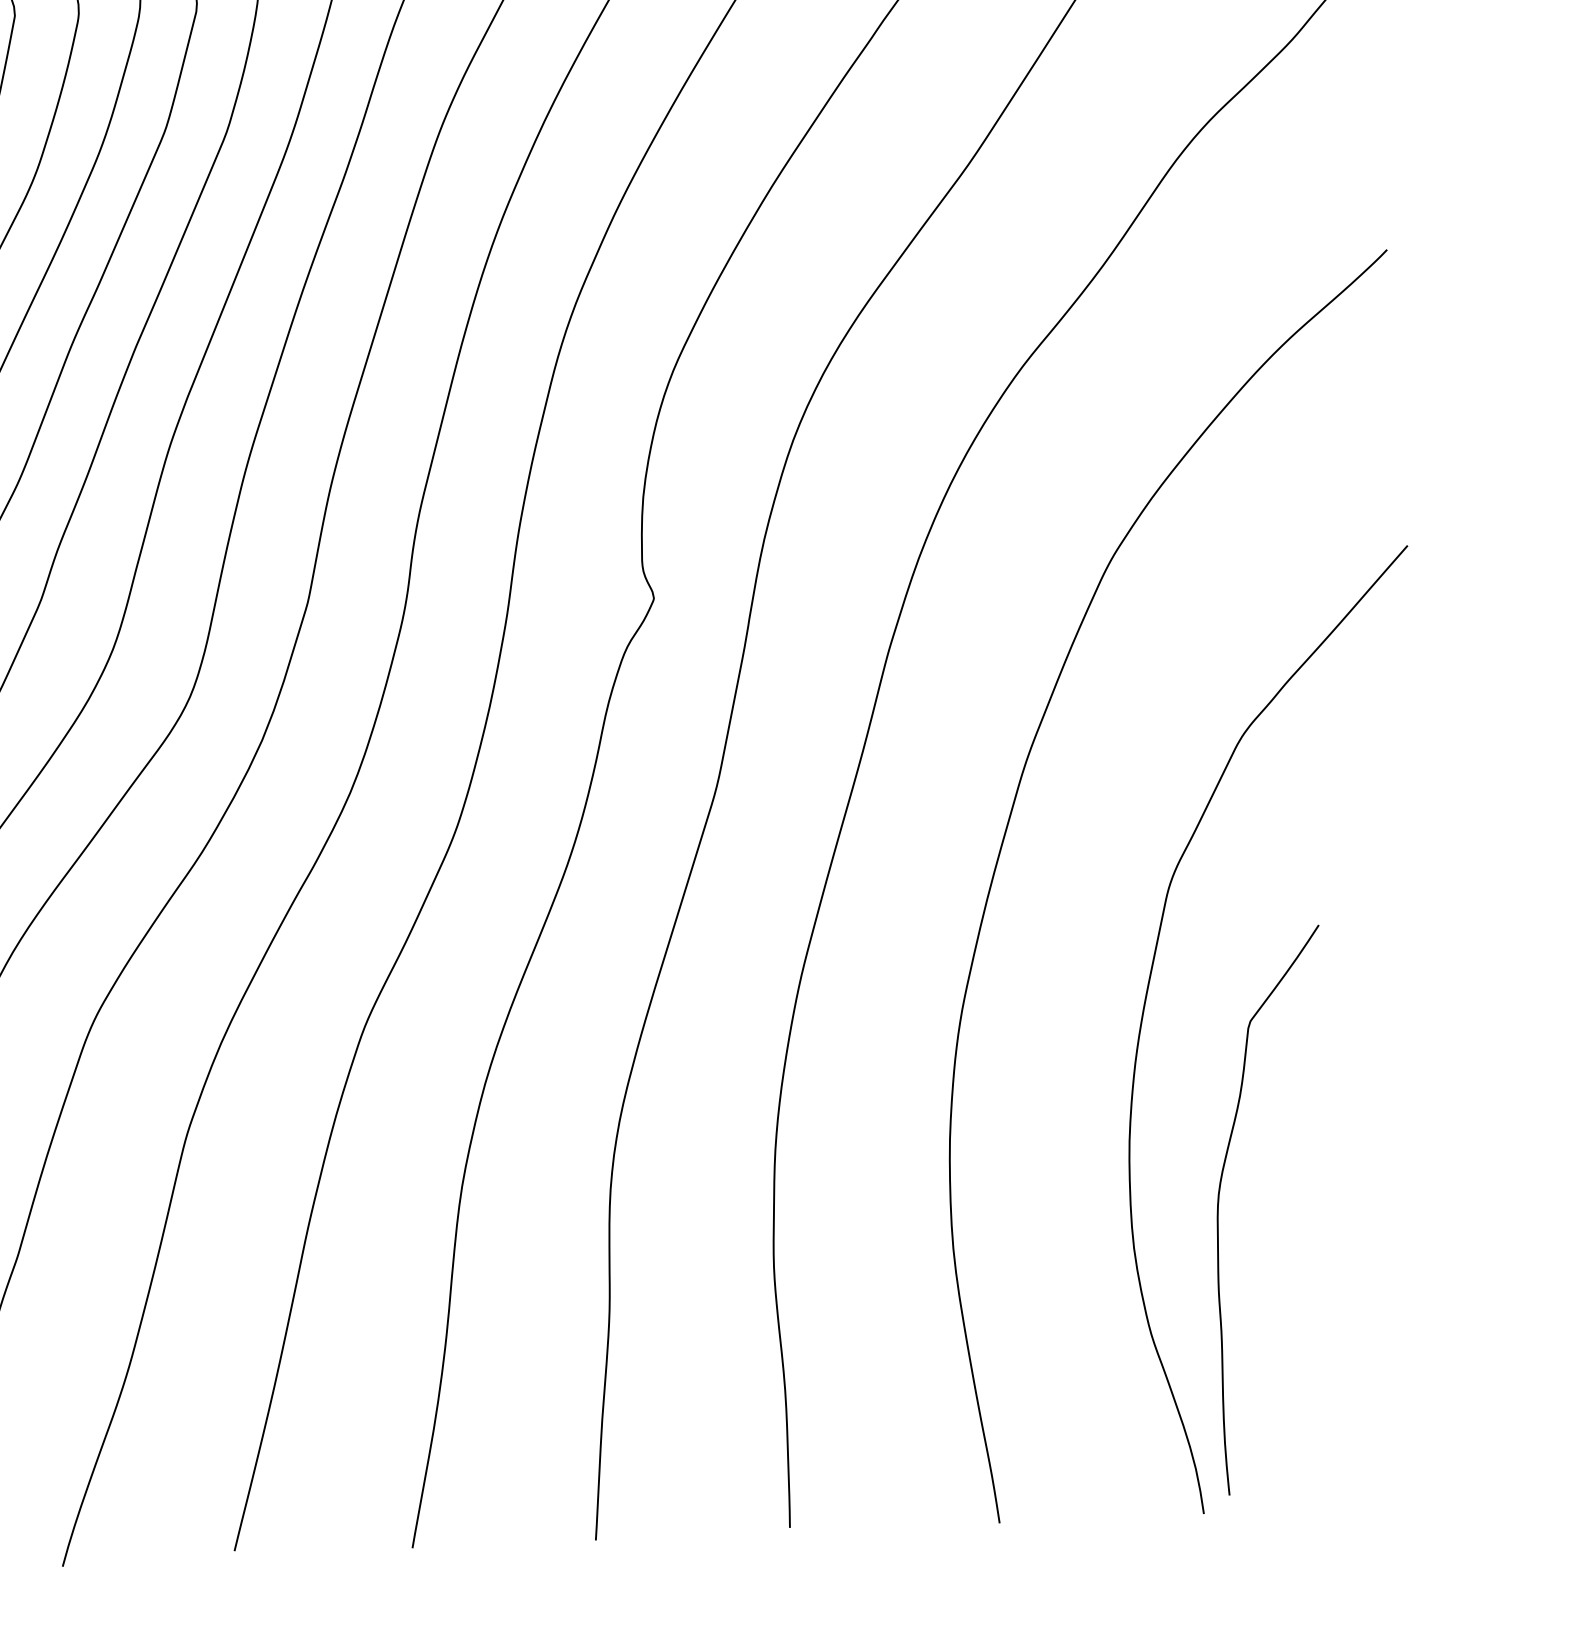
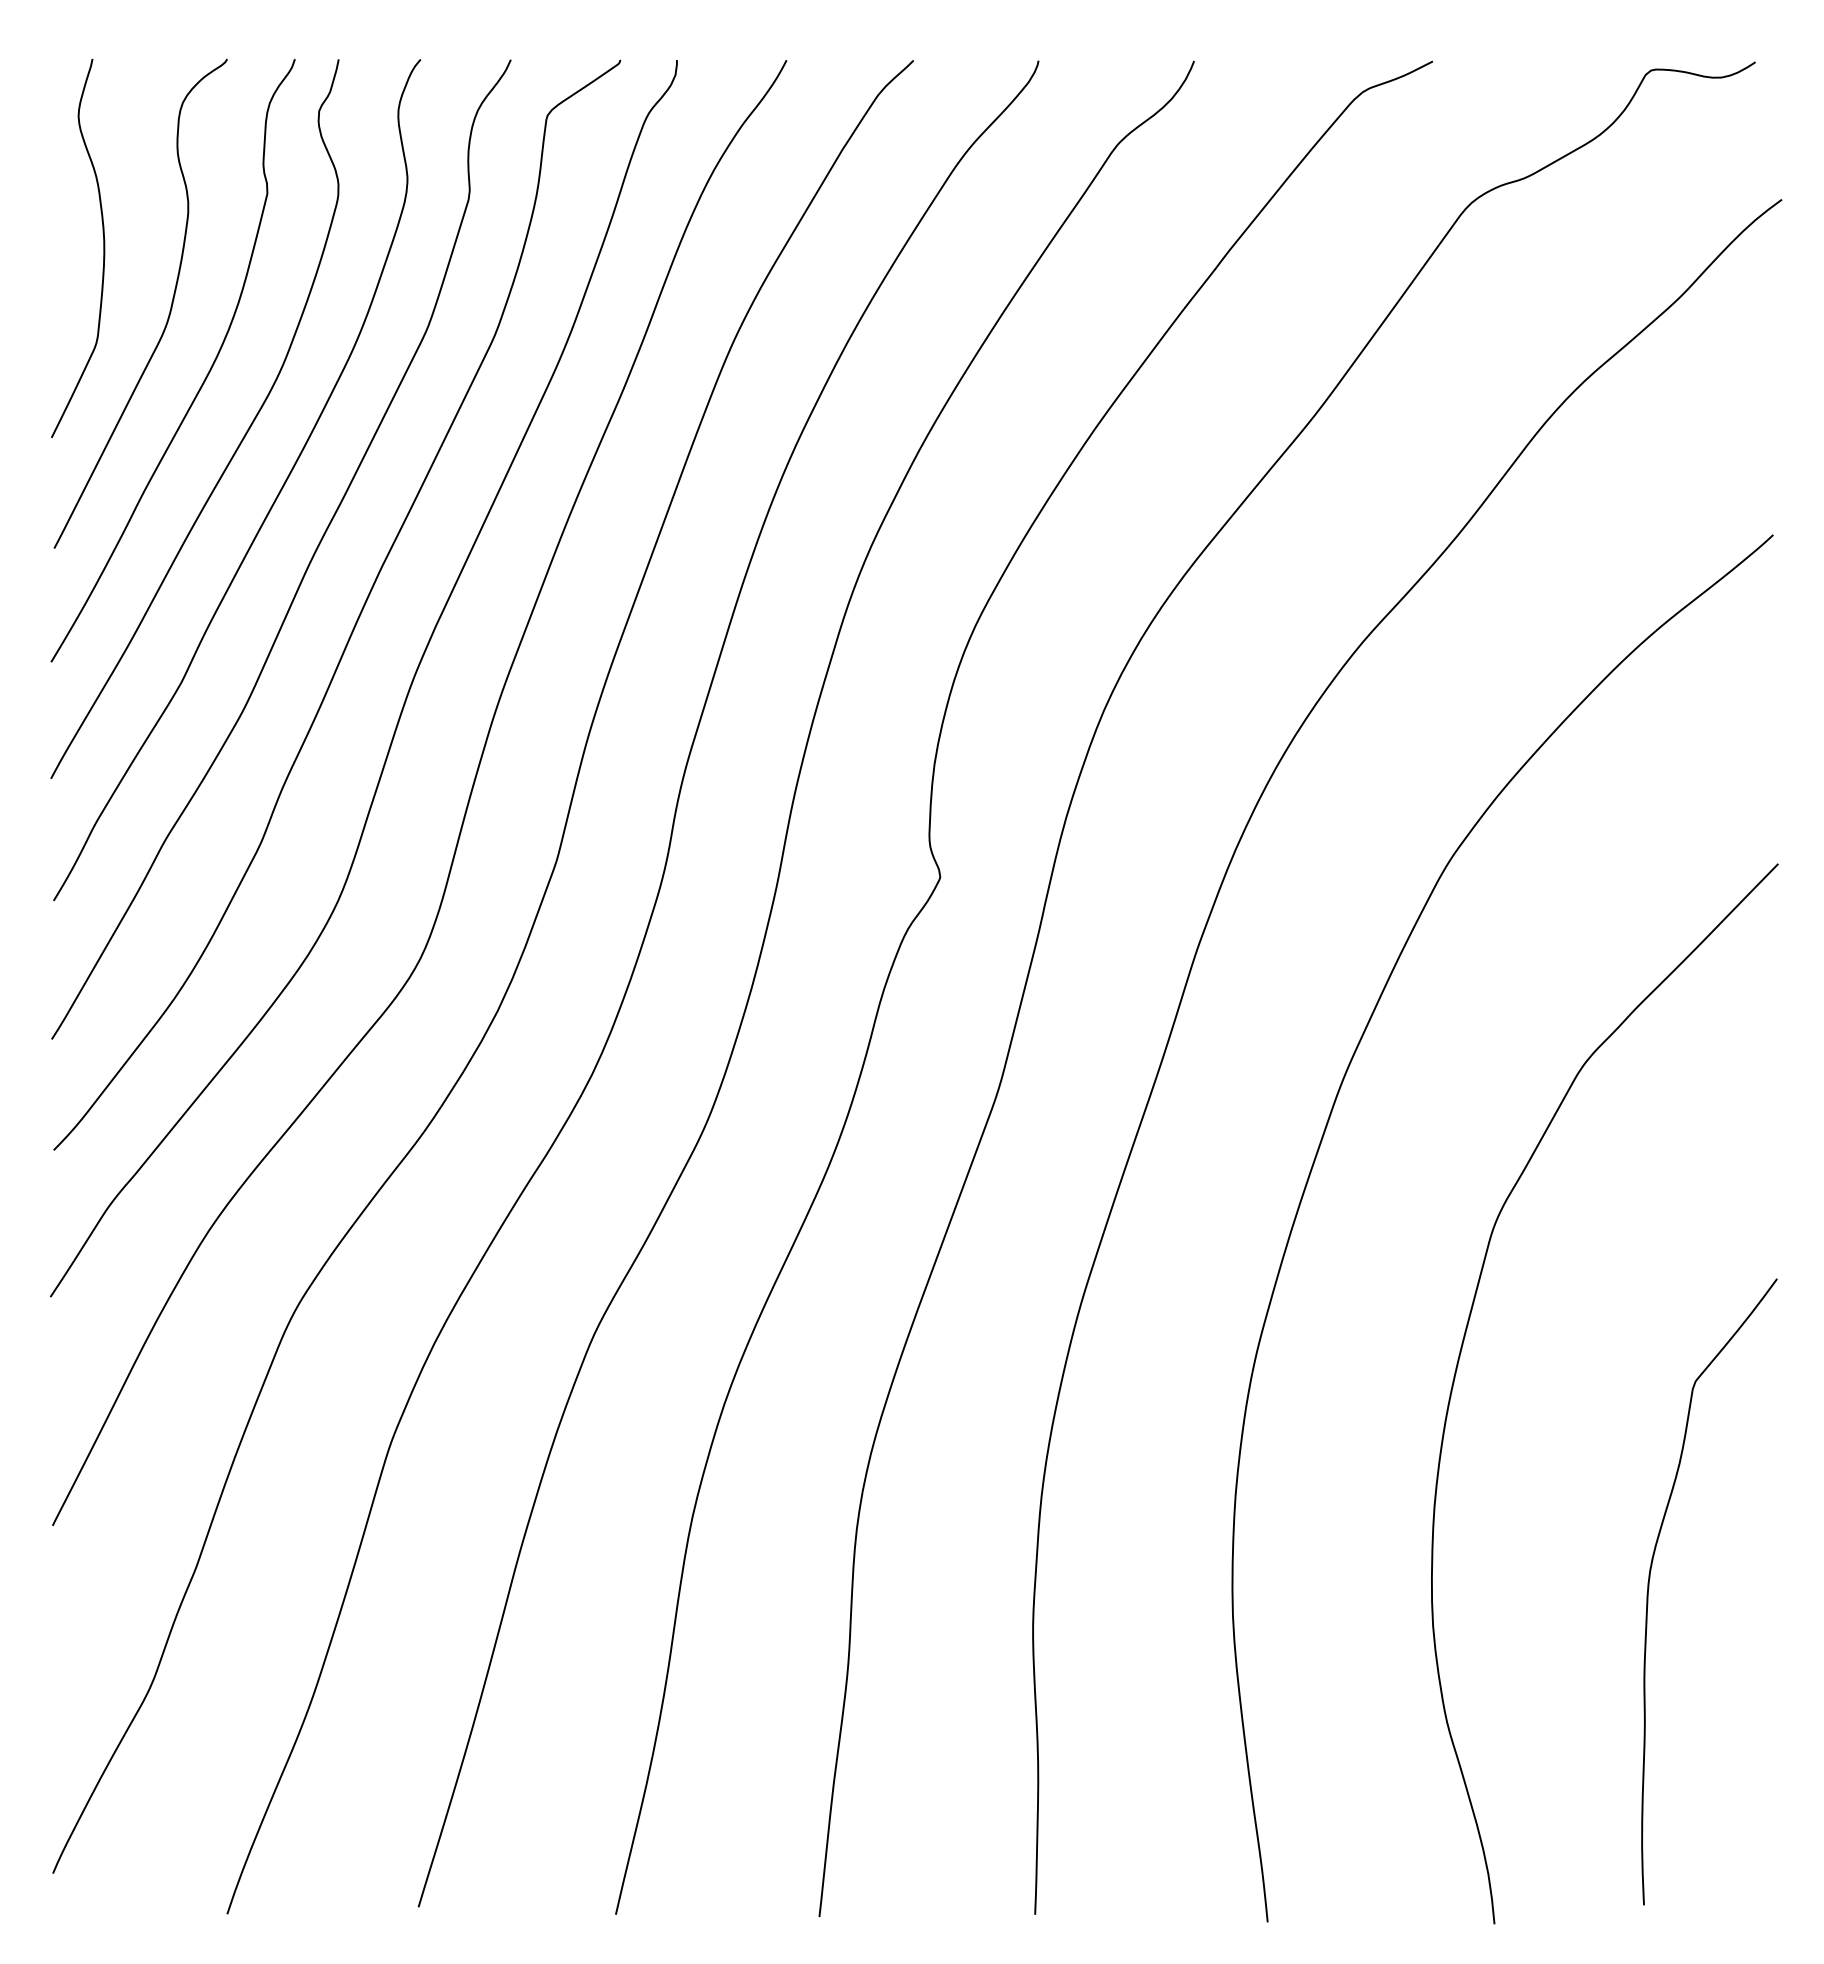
curve: (1219, 1210) -> (1649, 1588), moved

